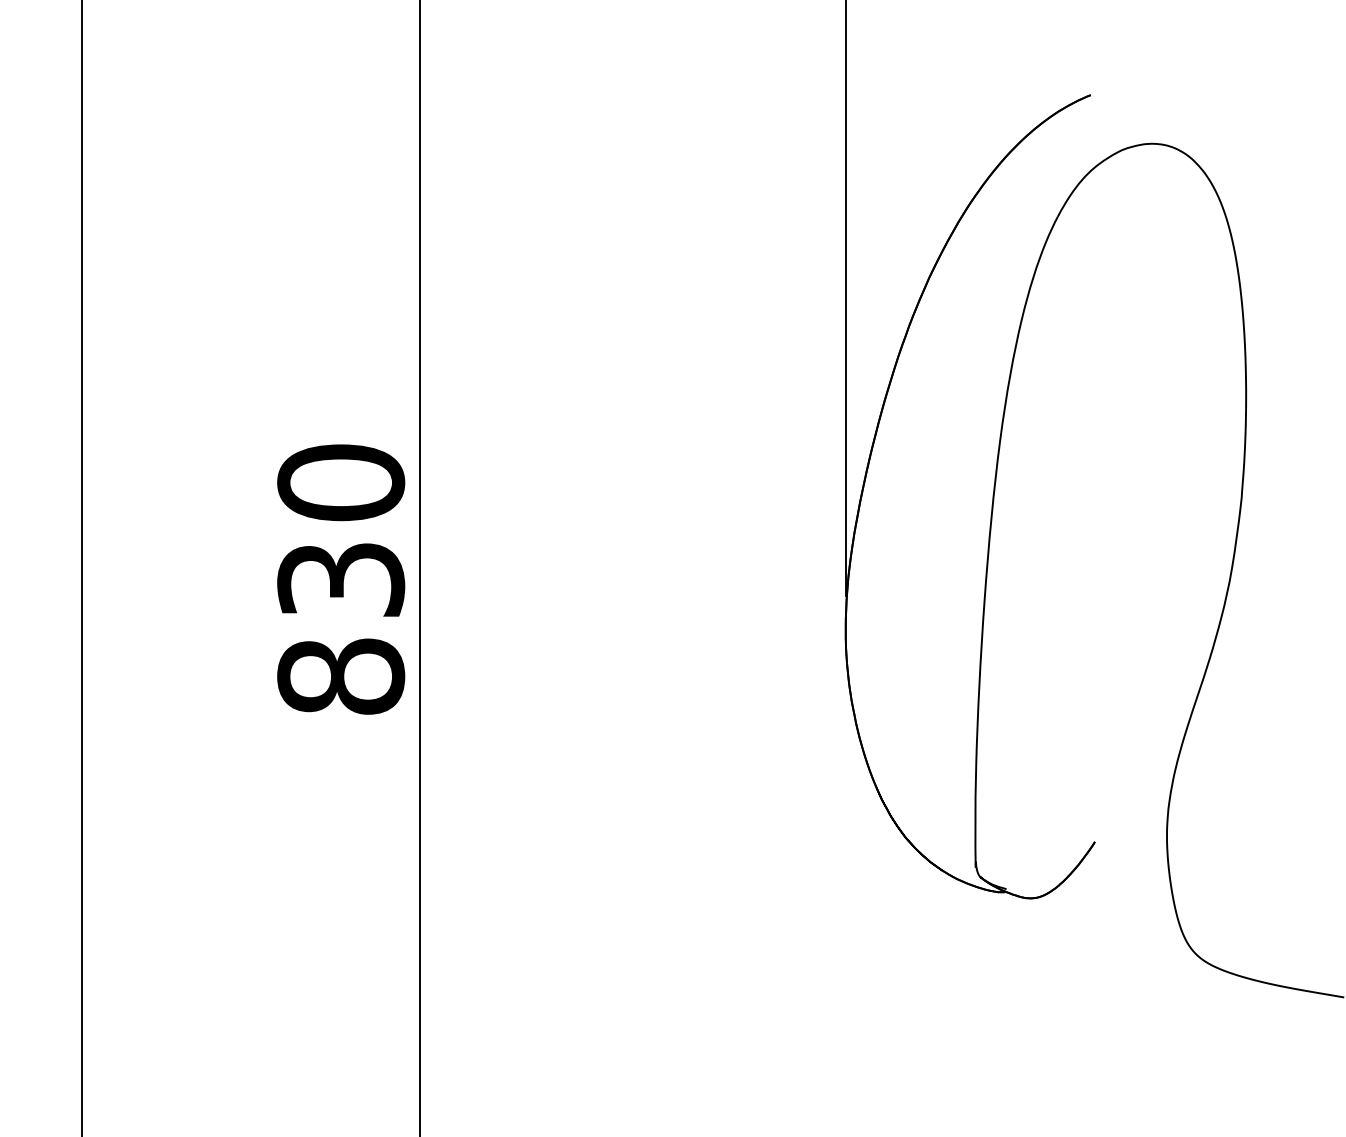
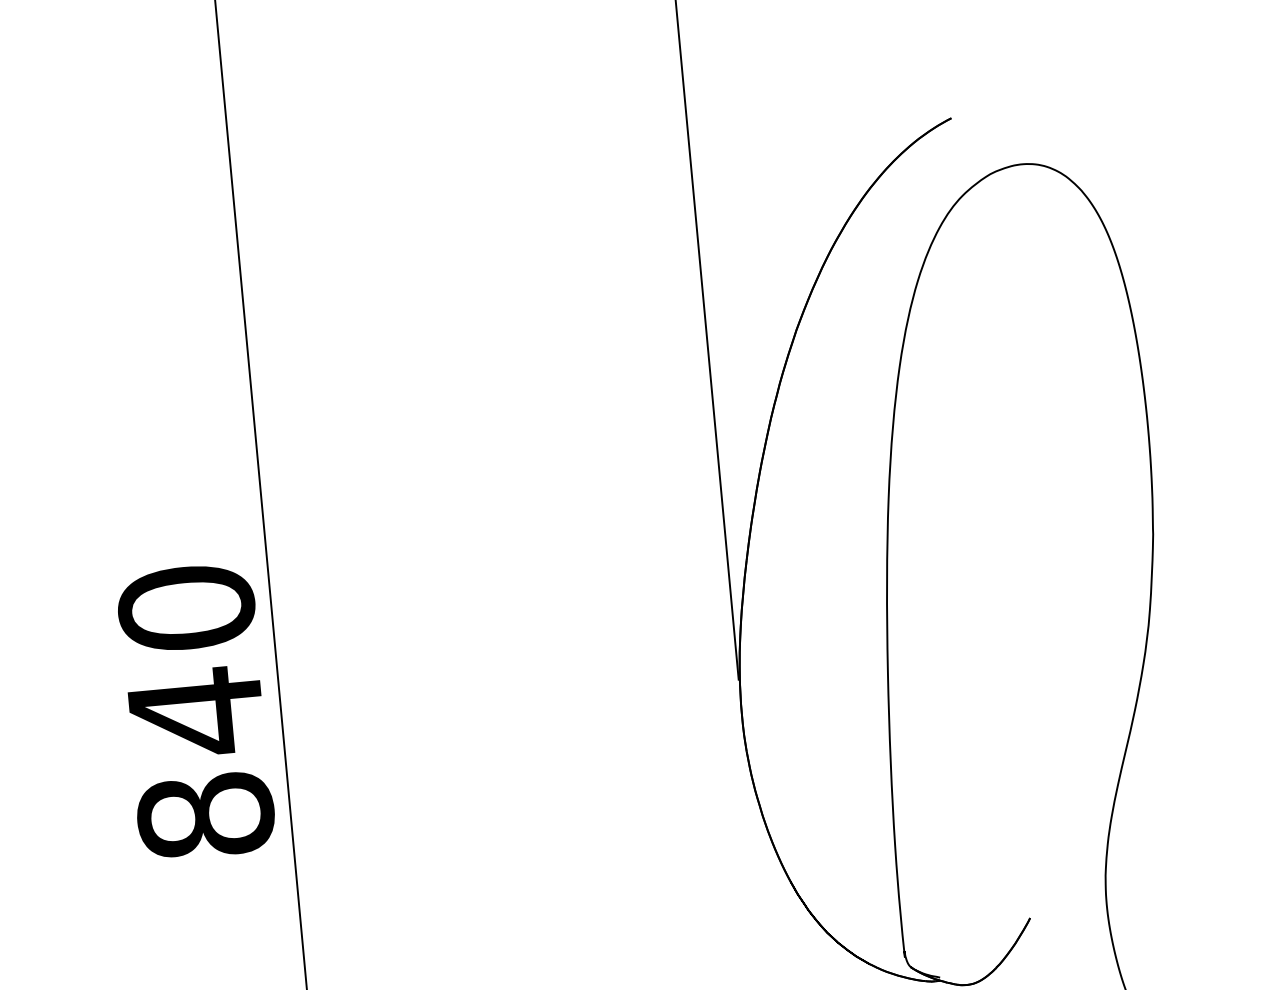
text: (341, 579) -> (196, 711), 830 -> 840

